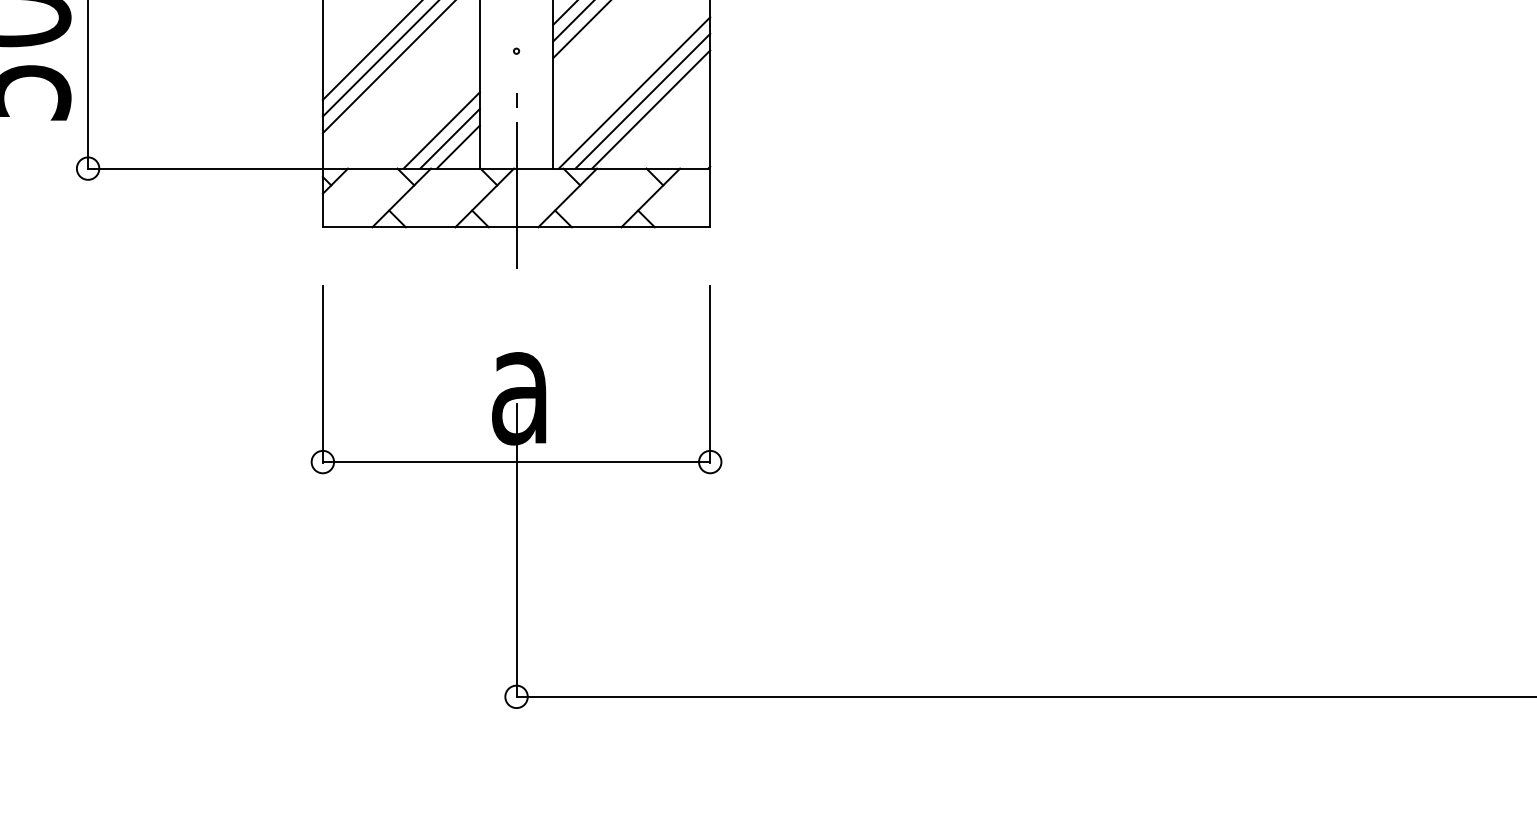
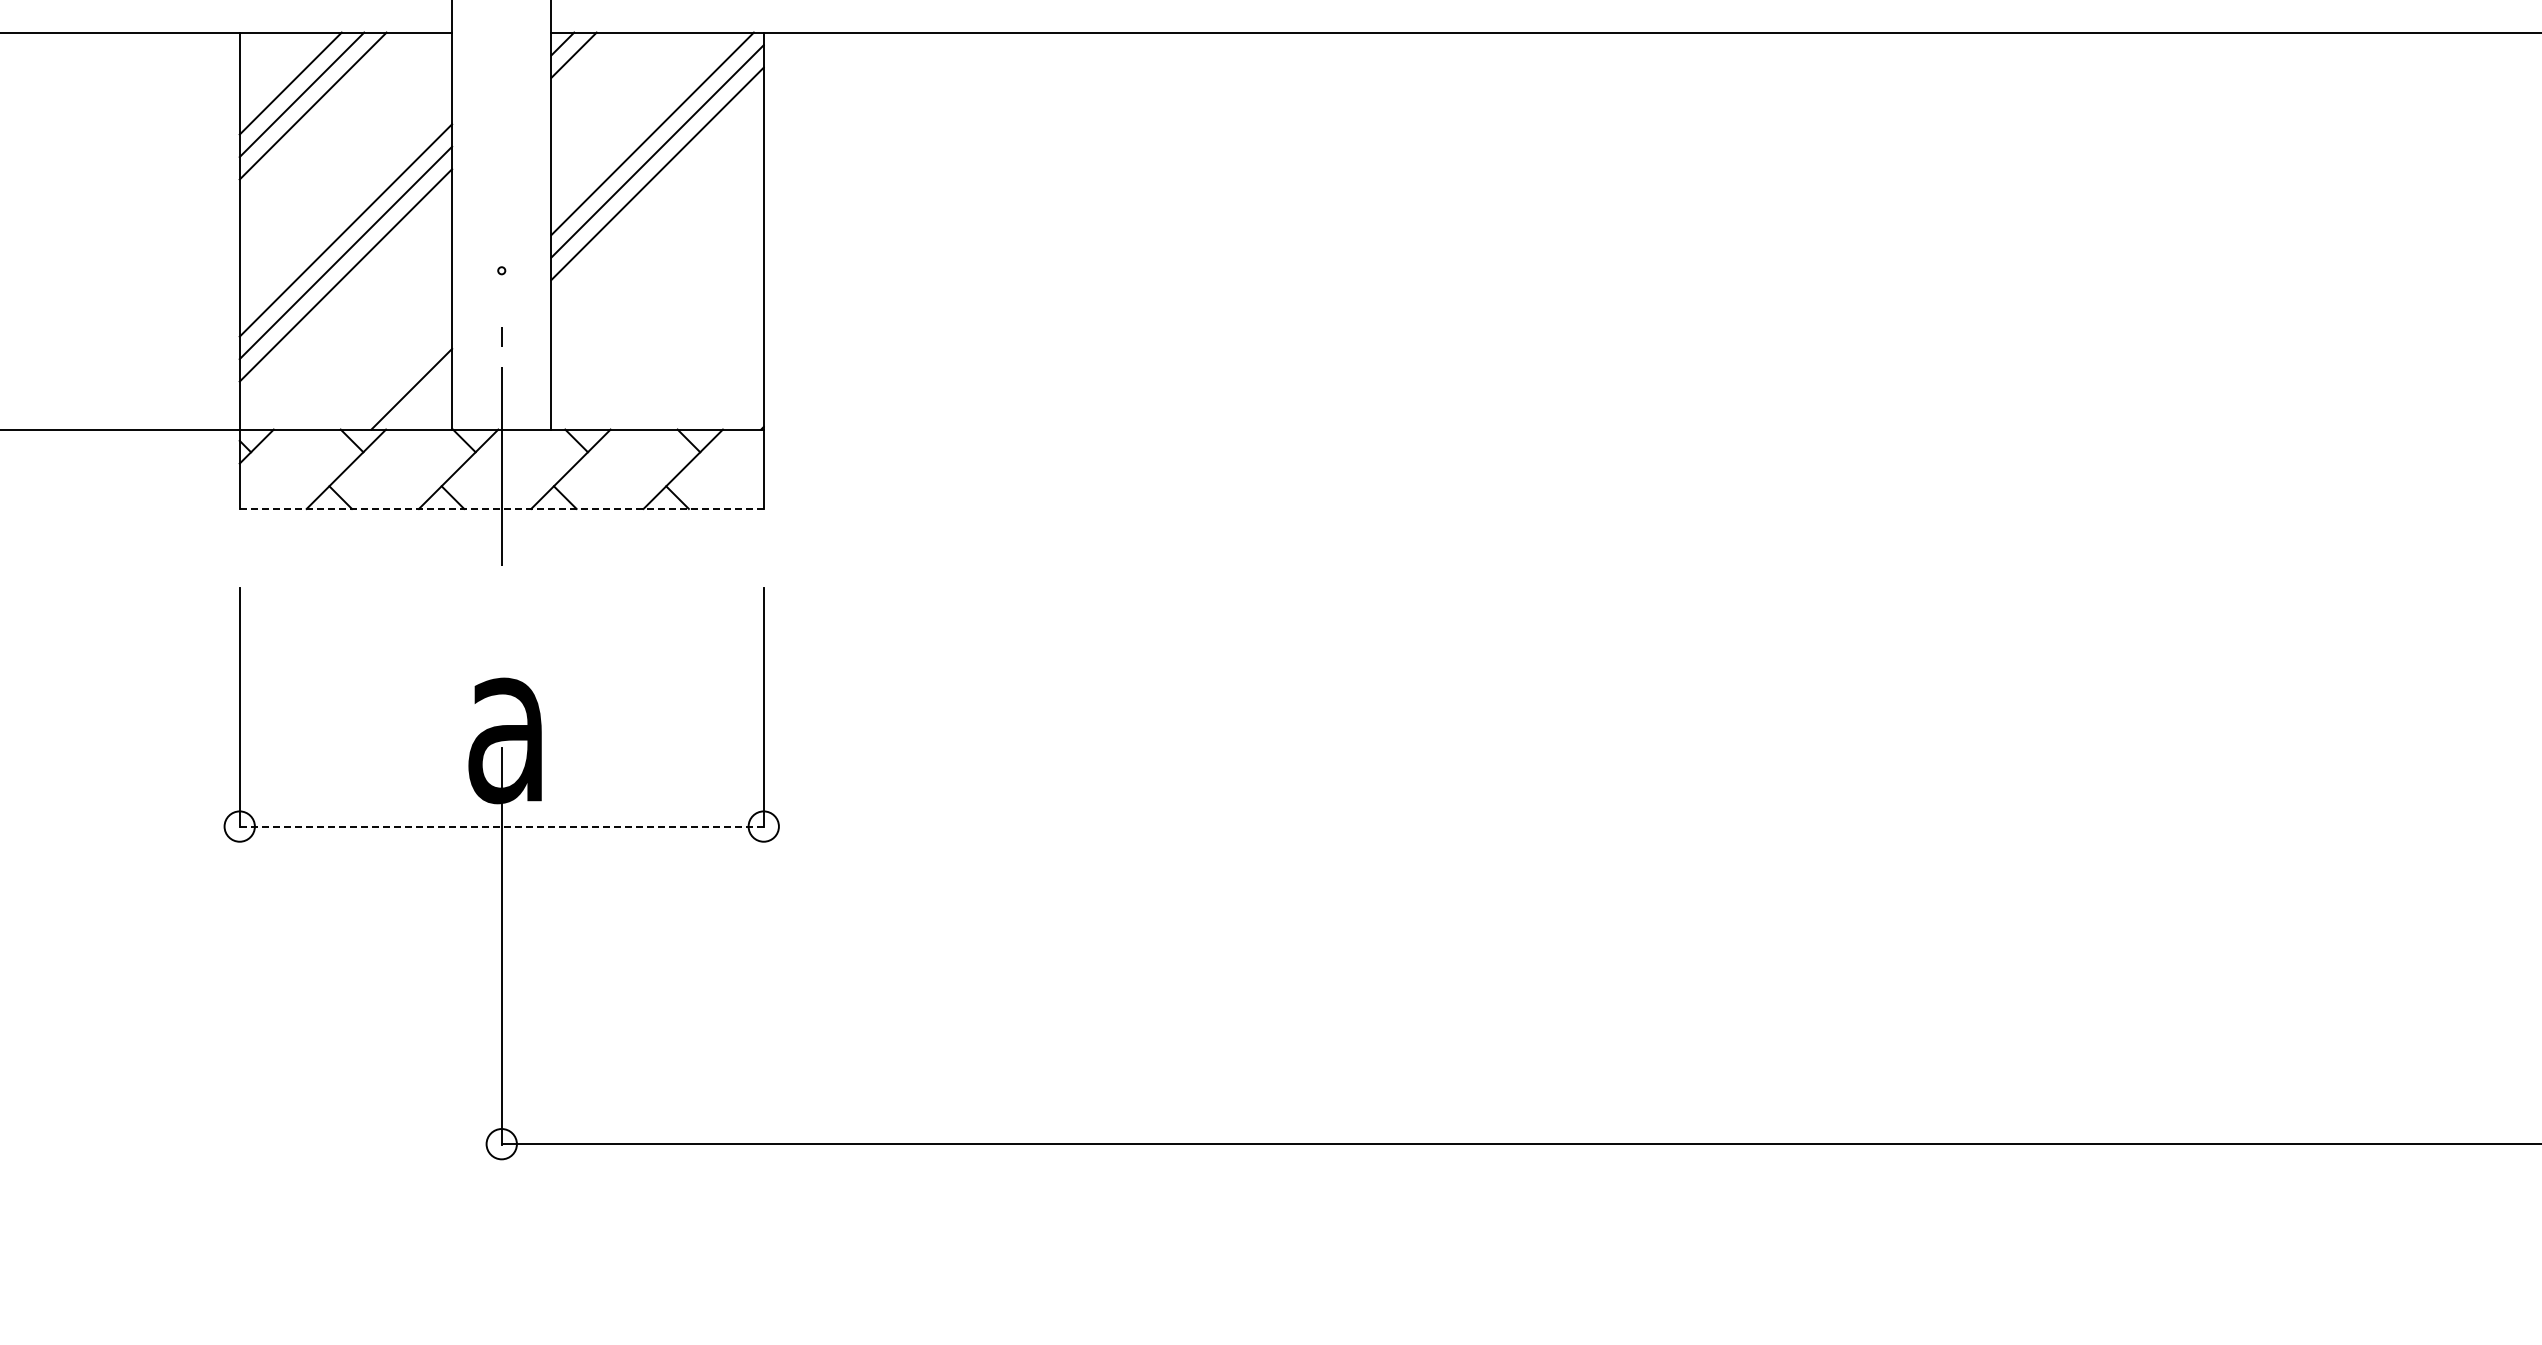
line: (634, 92) -> (661, 326), removed
line: (642, 101) -> (672, 338), removed
line: (650, 109) -> (683, 349), removed
line: (441, 130) -> (400, 377), removed
line: (457, 147) -> (422, 400), removed
line: (516, 226) -> (501, 508), solid -> dashed
line: (516, 462) -> (501, 826), solid -> dashed

